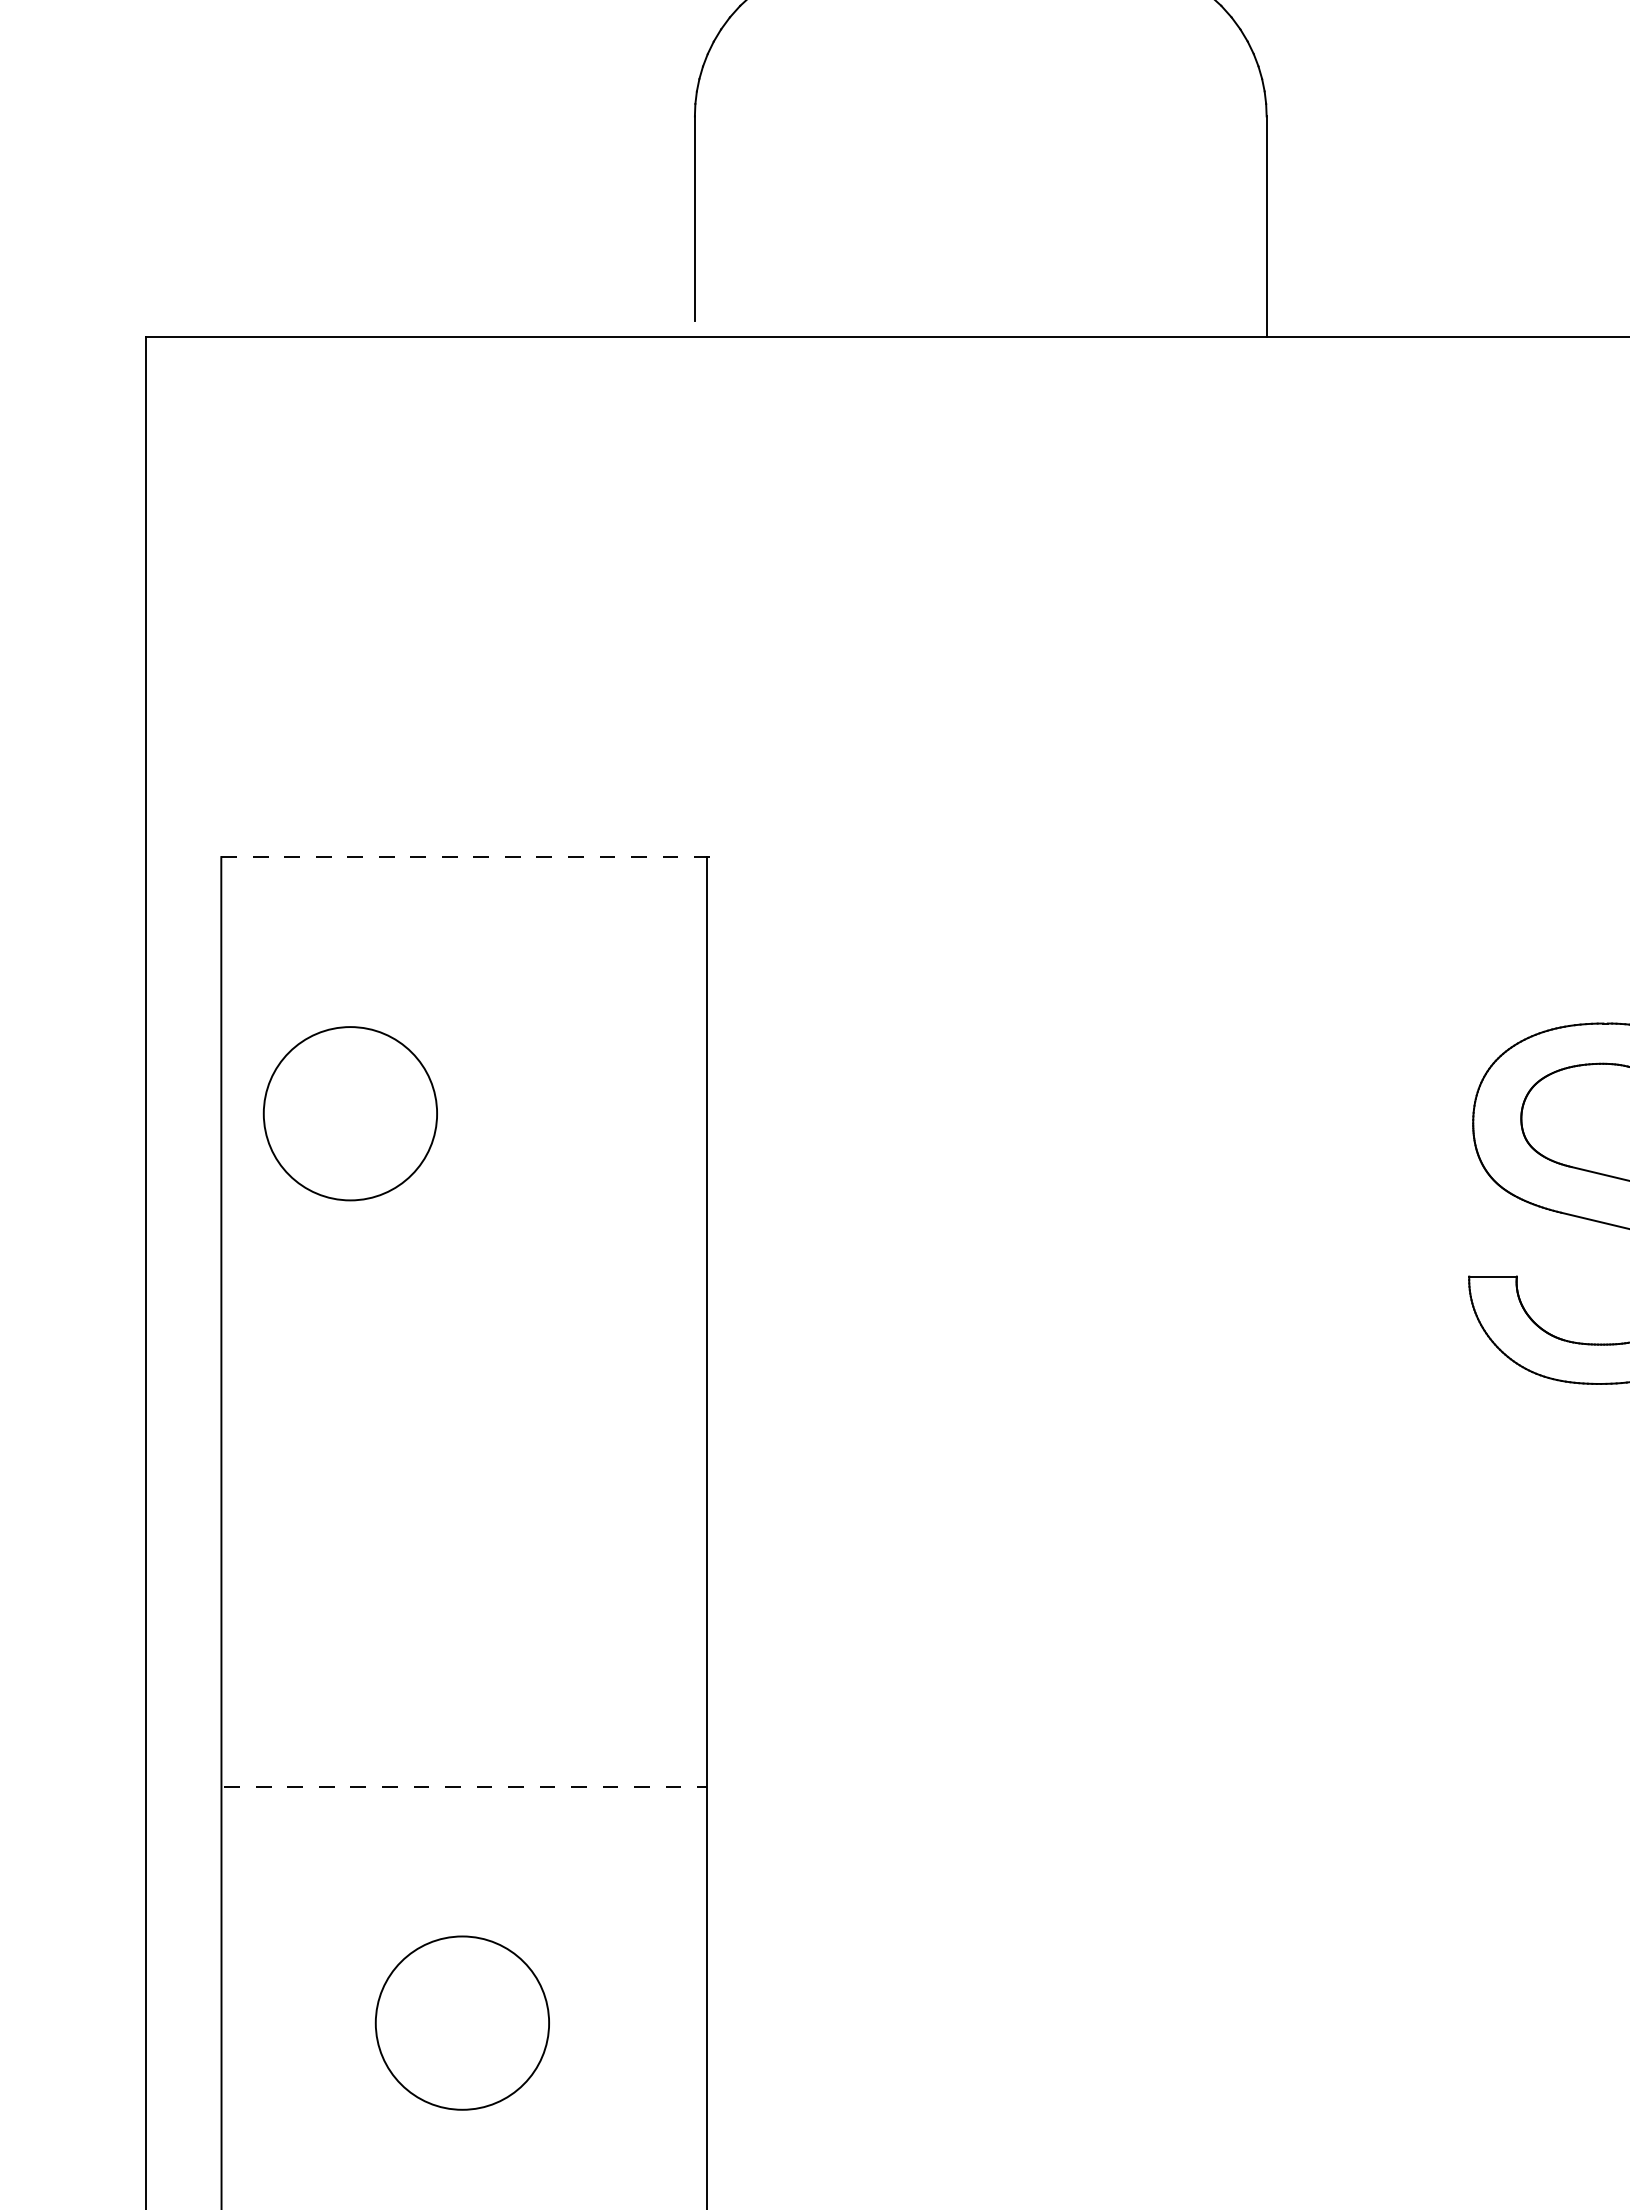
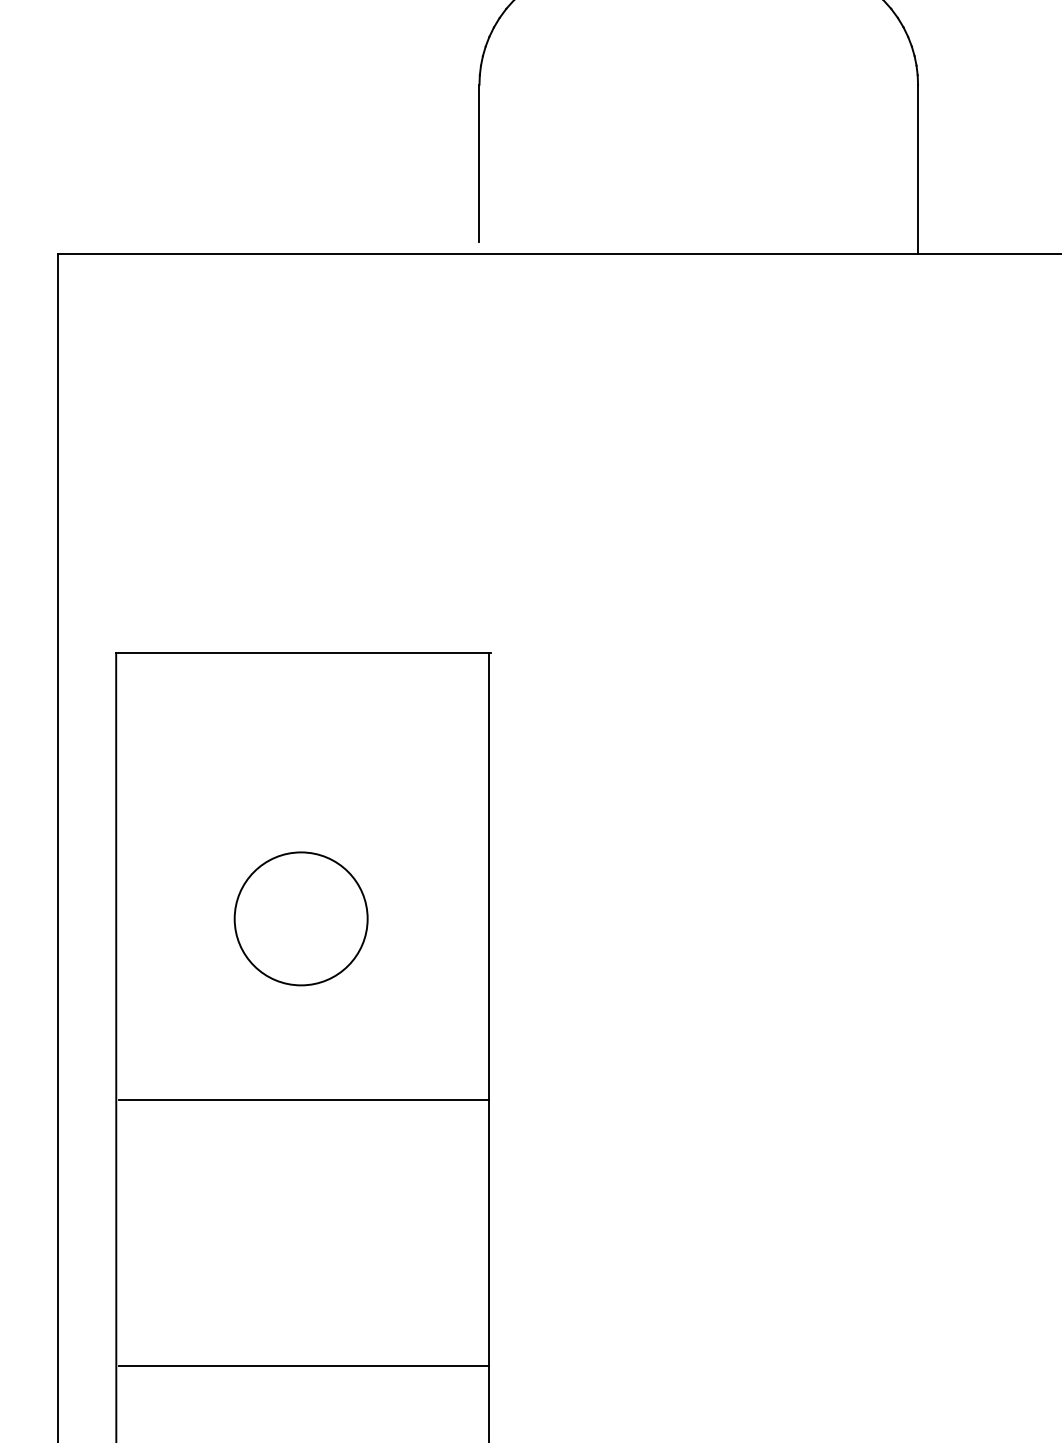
line: (466, 857) -> (304, 653), dashed -> solid
circle: (349, 1113) -> (300, 918), moved
line: (465, 1440) -> (303, 1100), added
line: (466, 1786) -> (304, 1365), dashed -> solid

